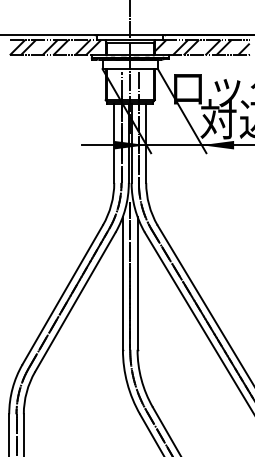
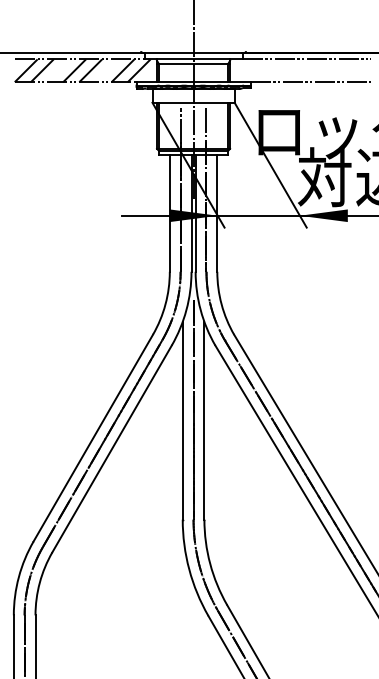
hatch: (201, 47) -> (299, 70), removed

